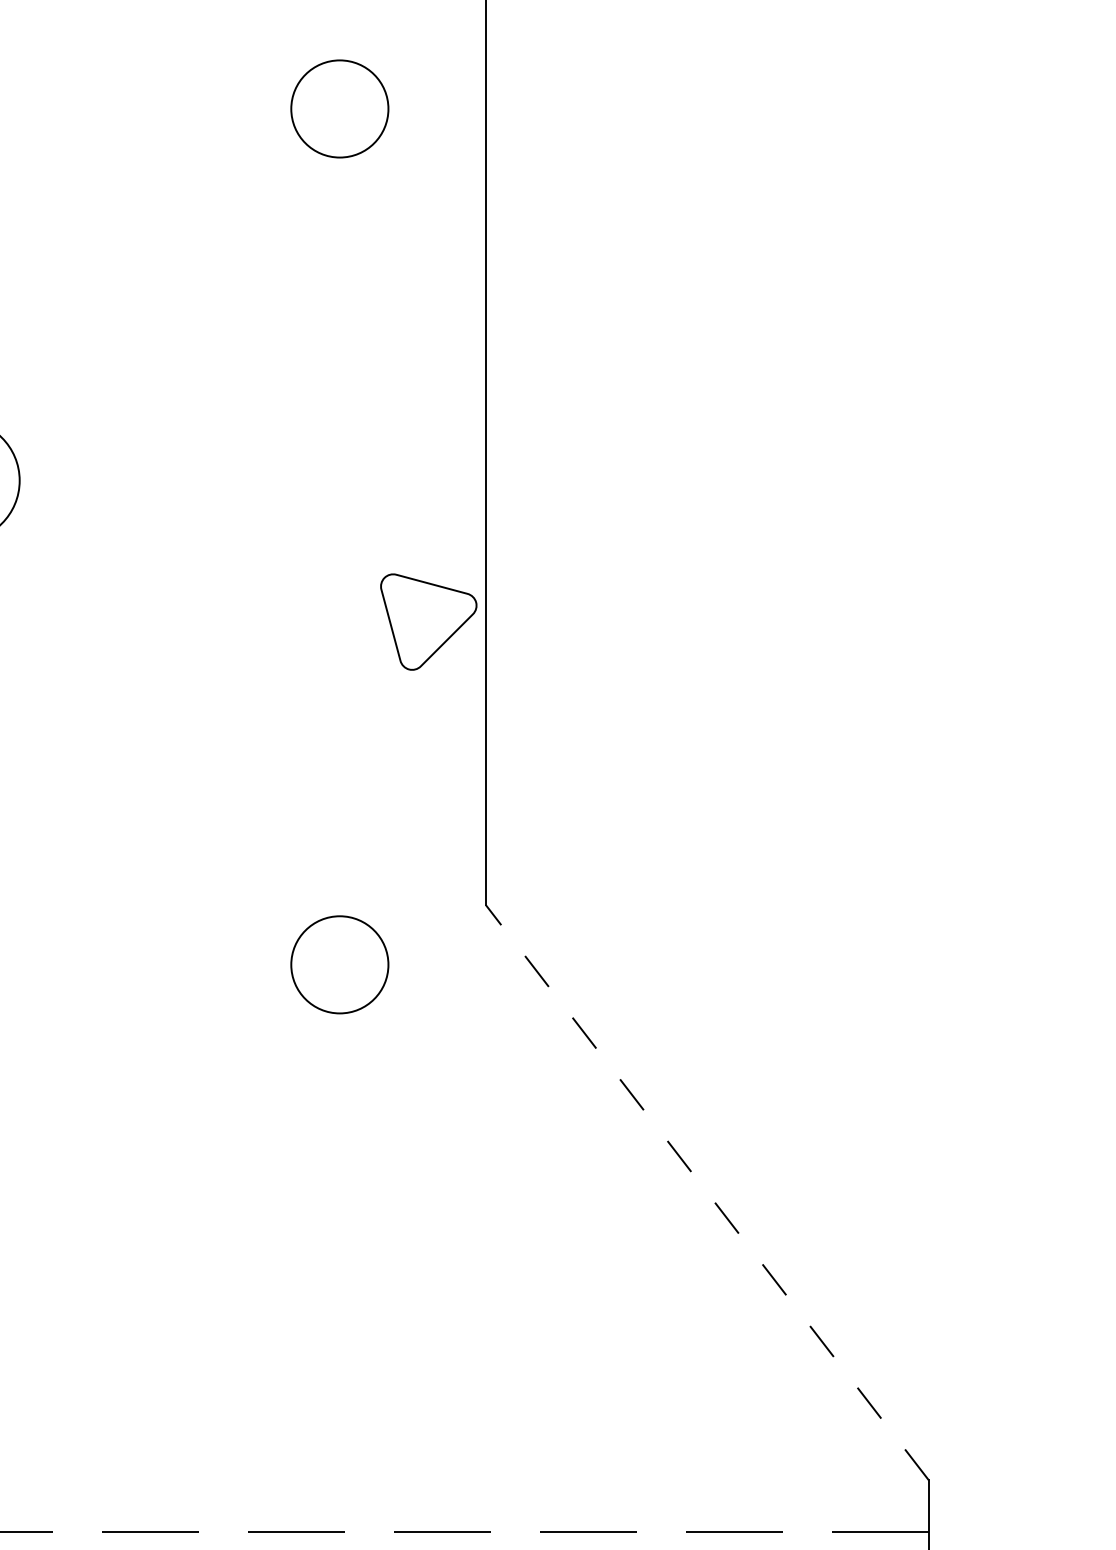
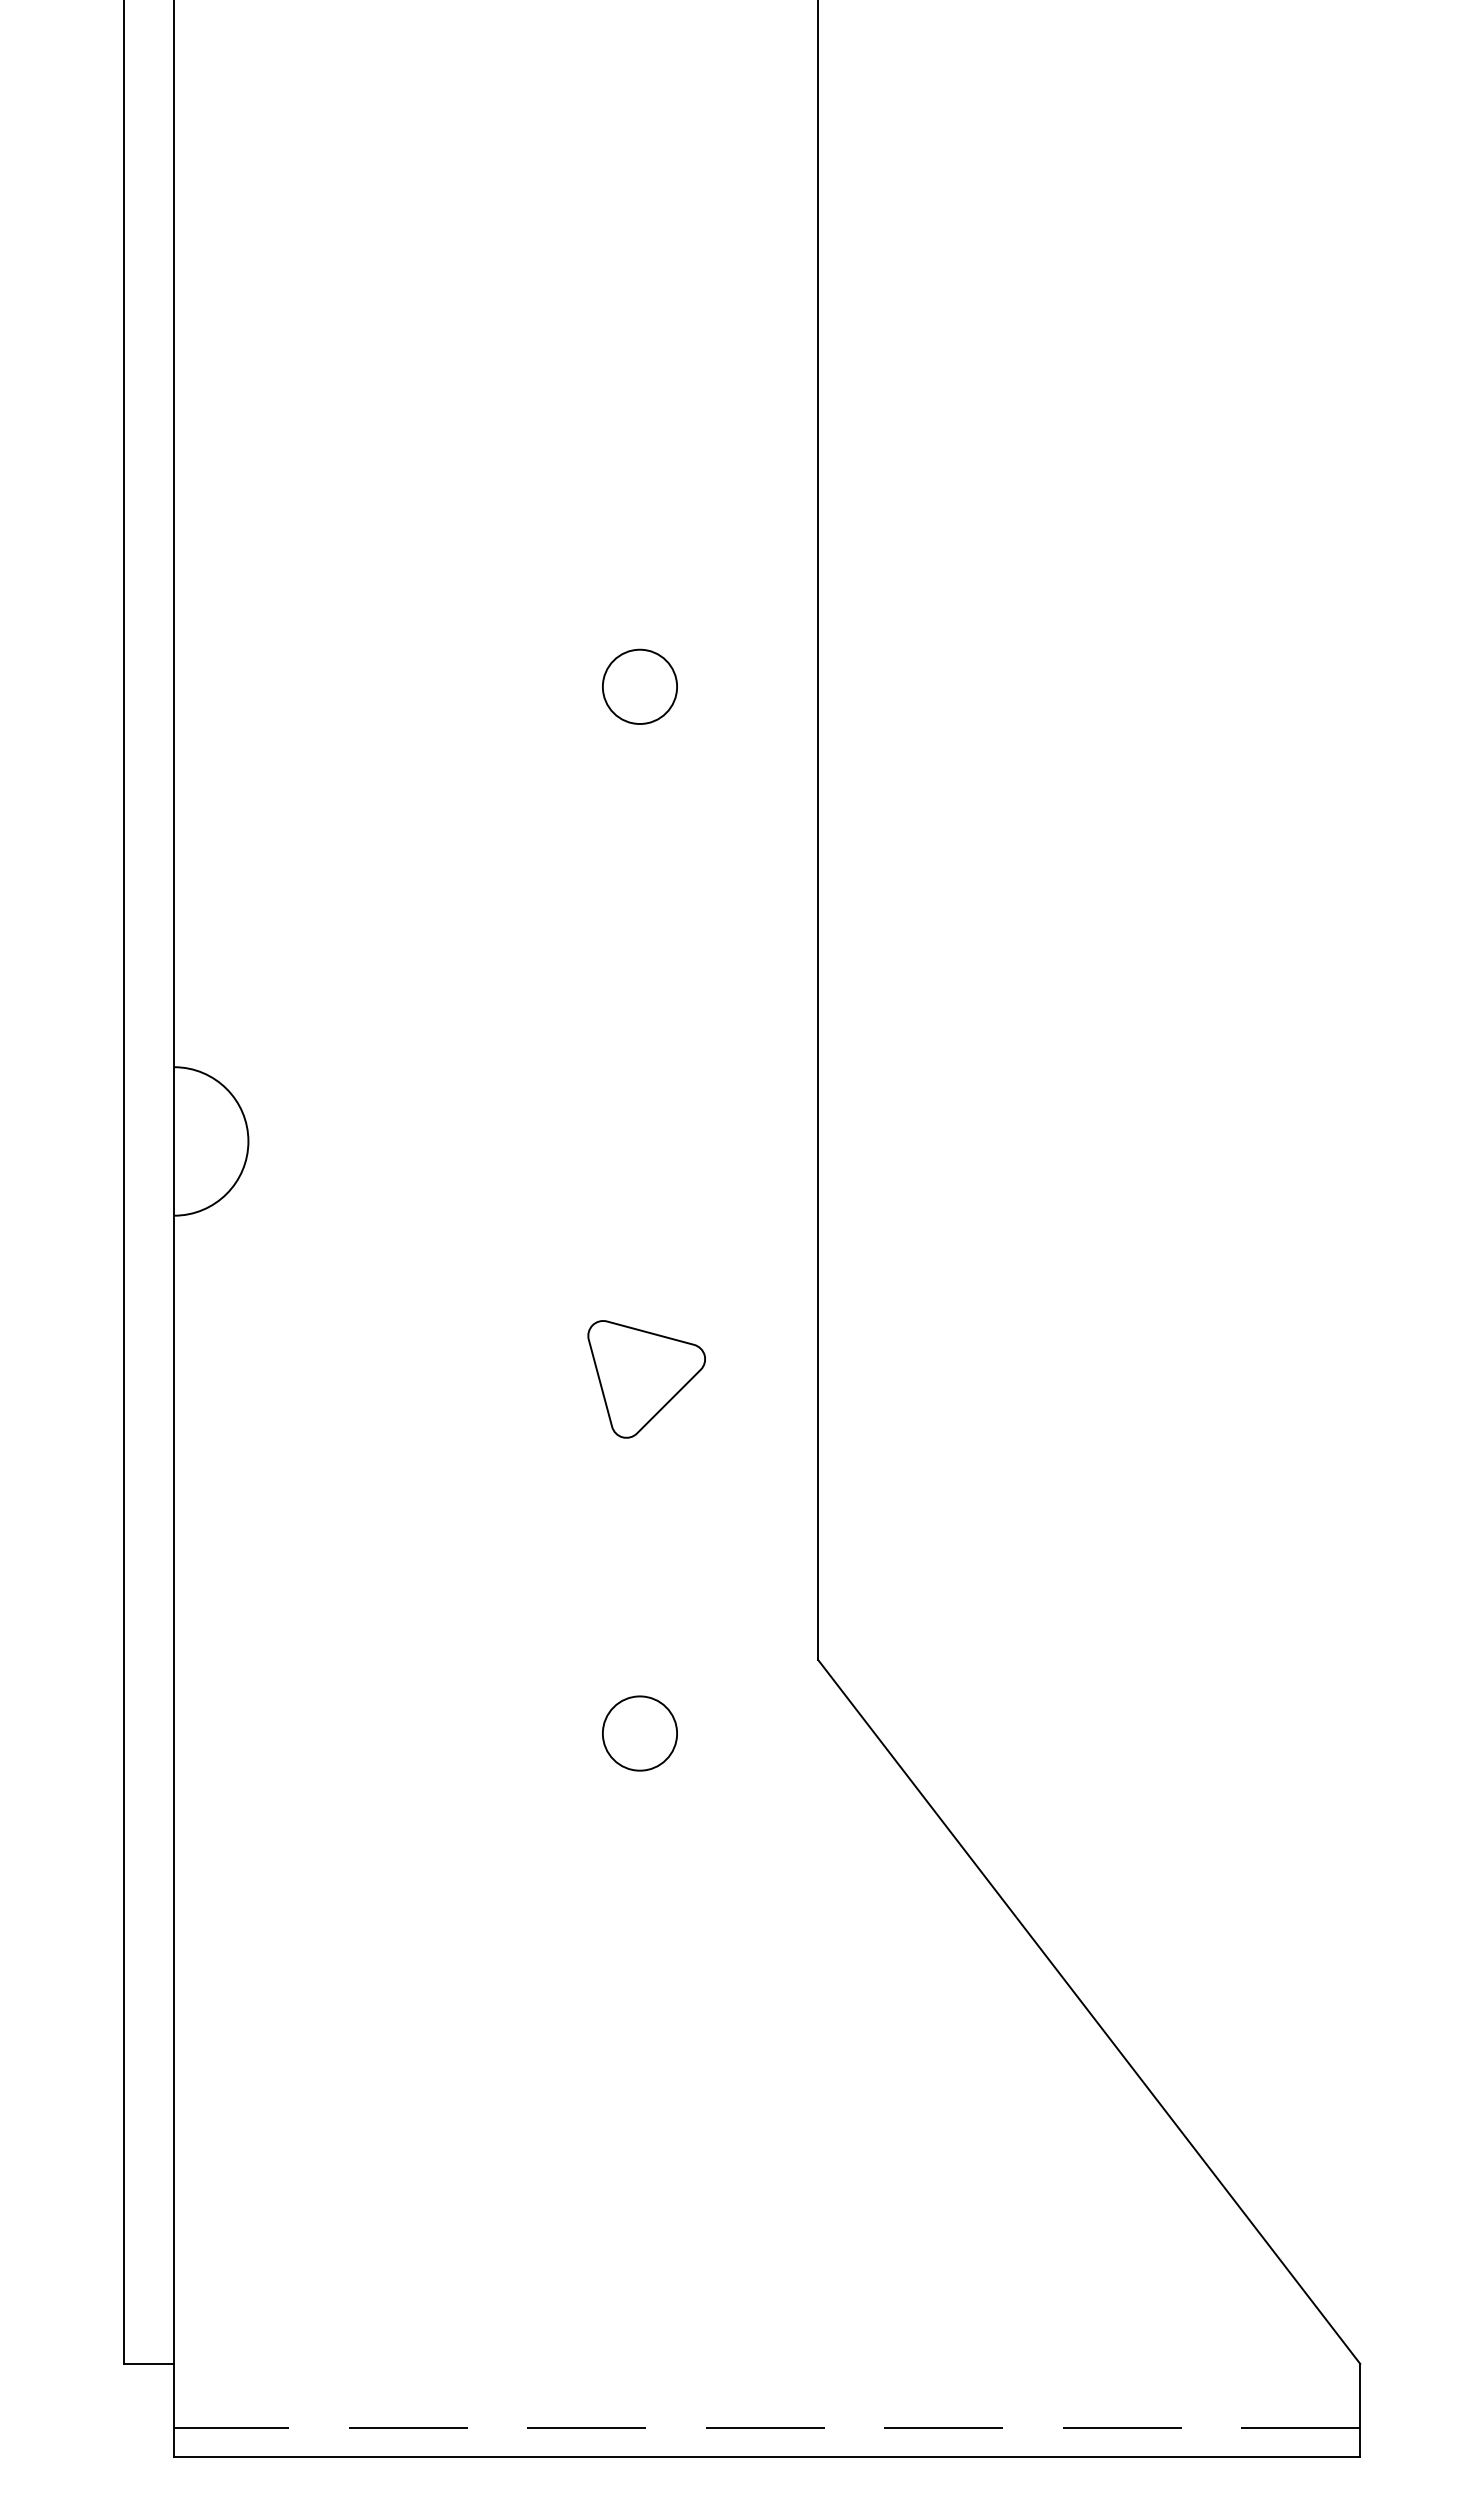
circle: (339, 108) -> (639, 686), size x0.62
part: (428, 622) -> (646, 1379), moved
circle: (339, 964) -> (639, 1733), size x0.62
line: (707, 1192) -> (1089, 2012), dashed -> solid

